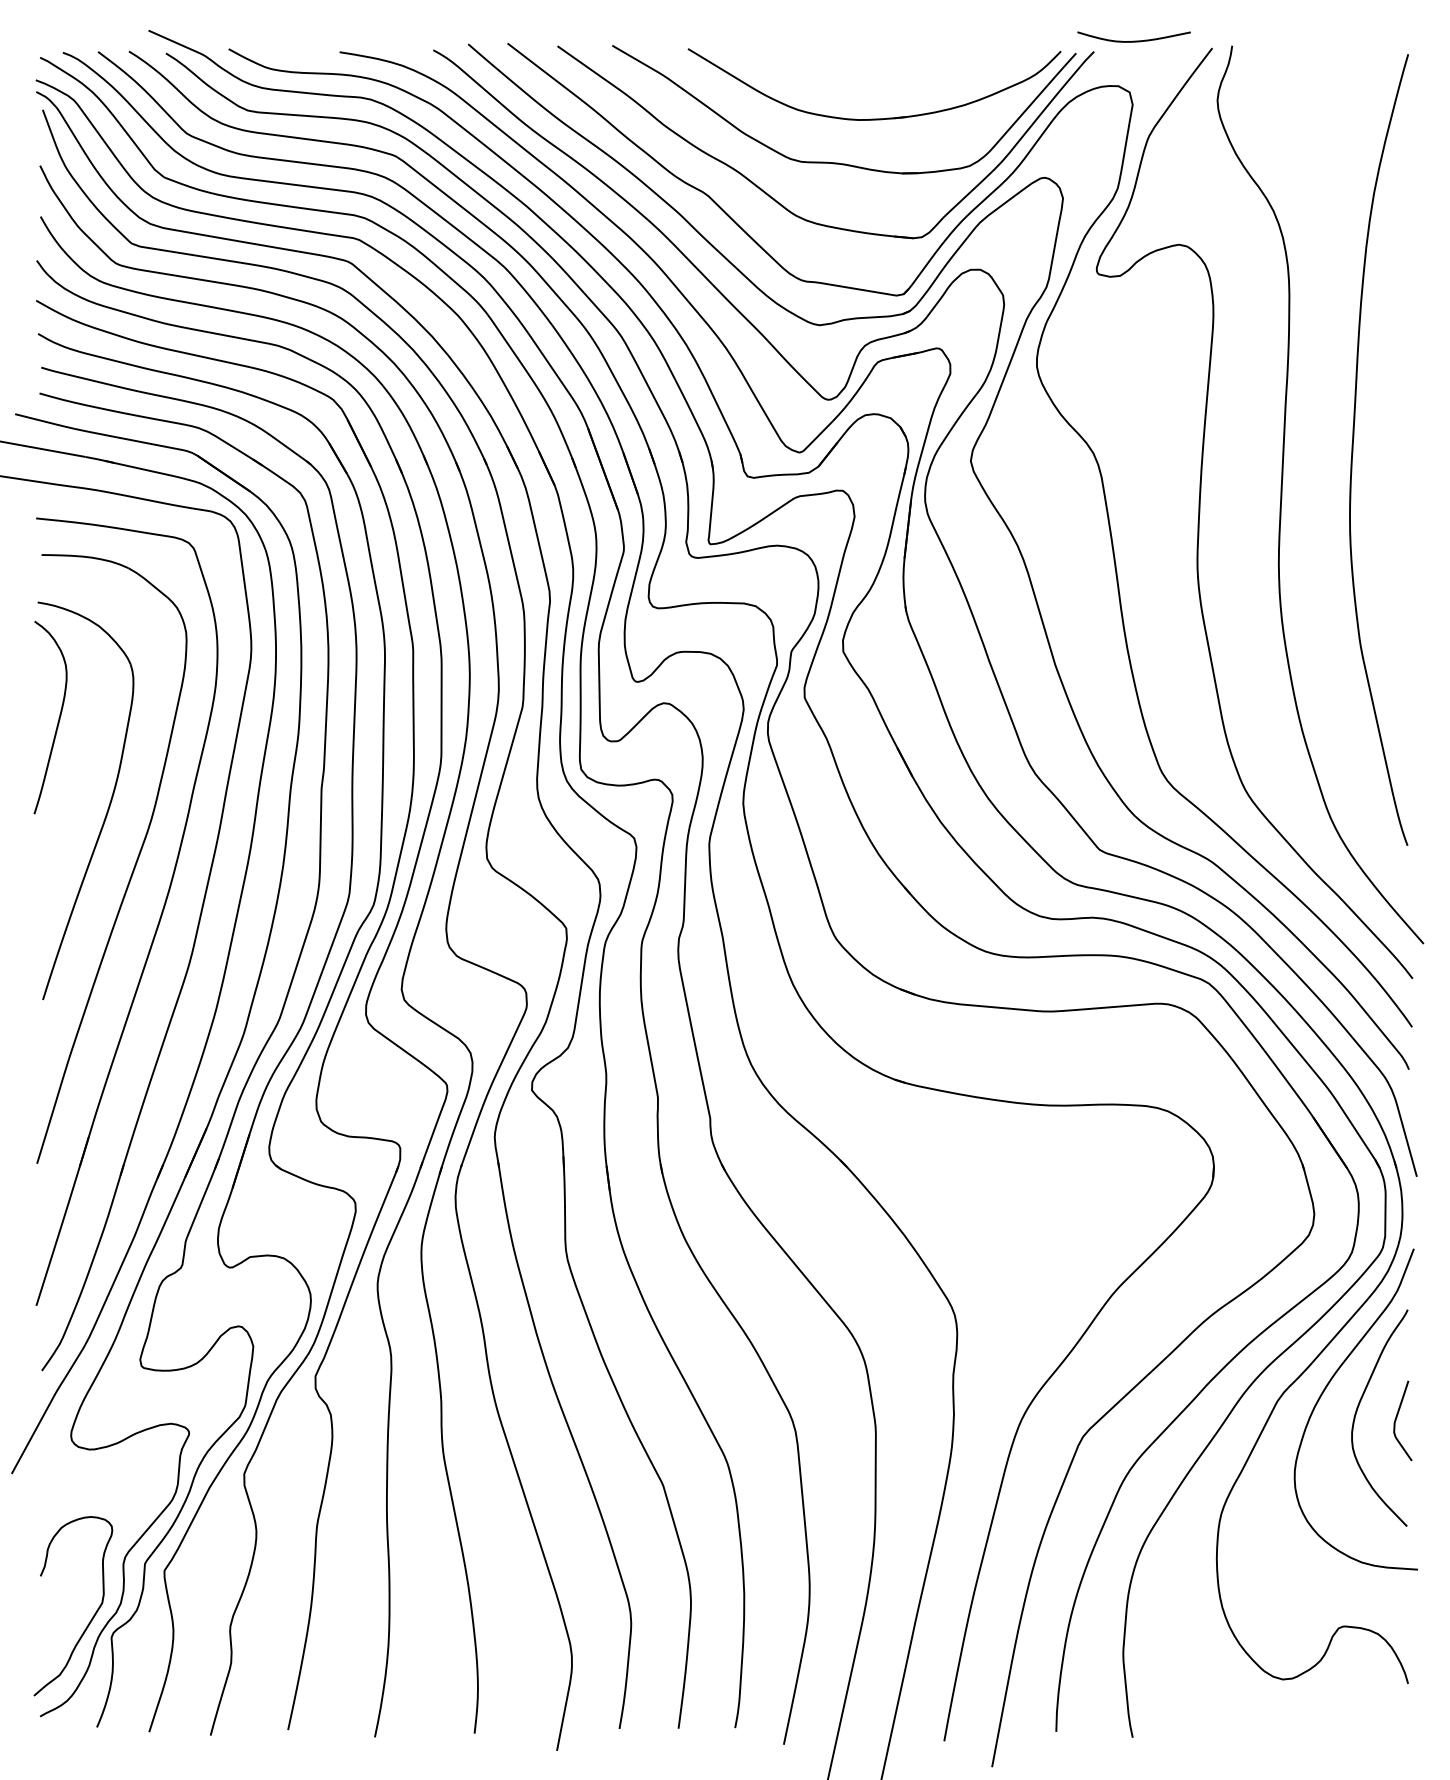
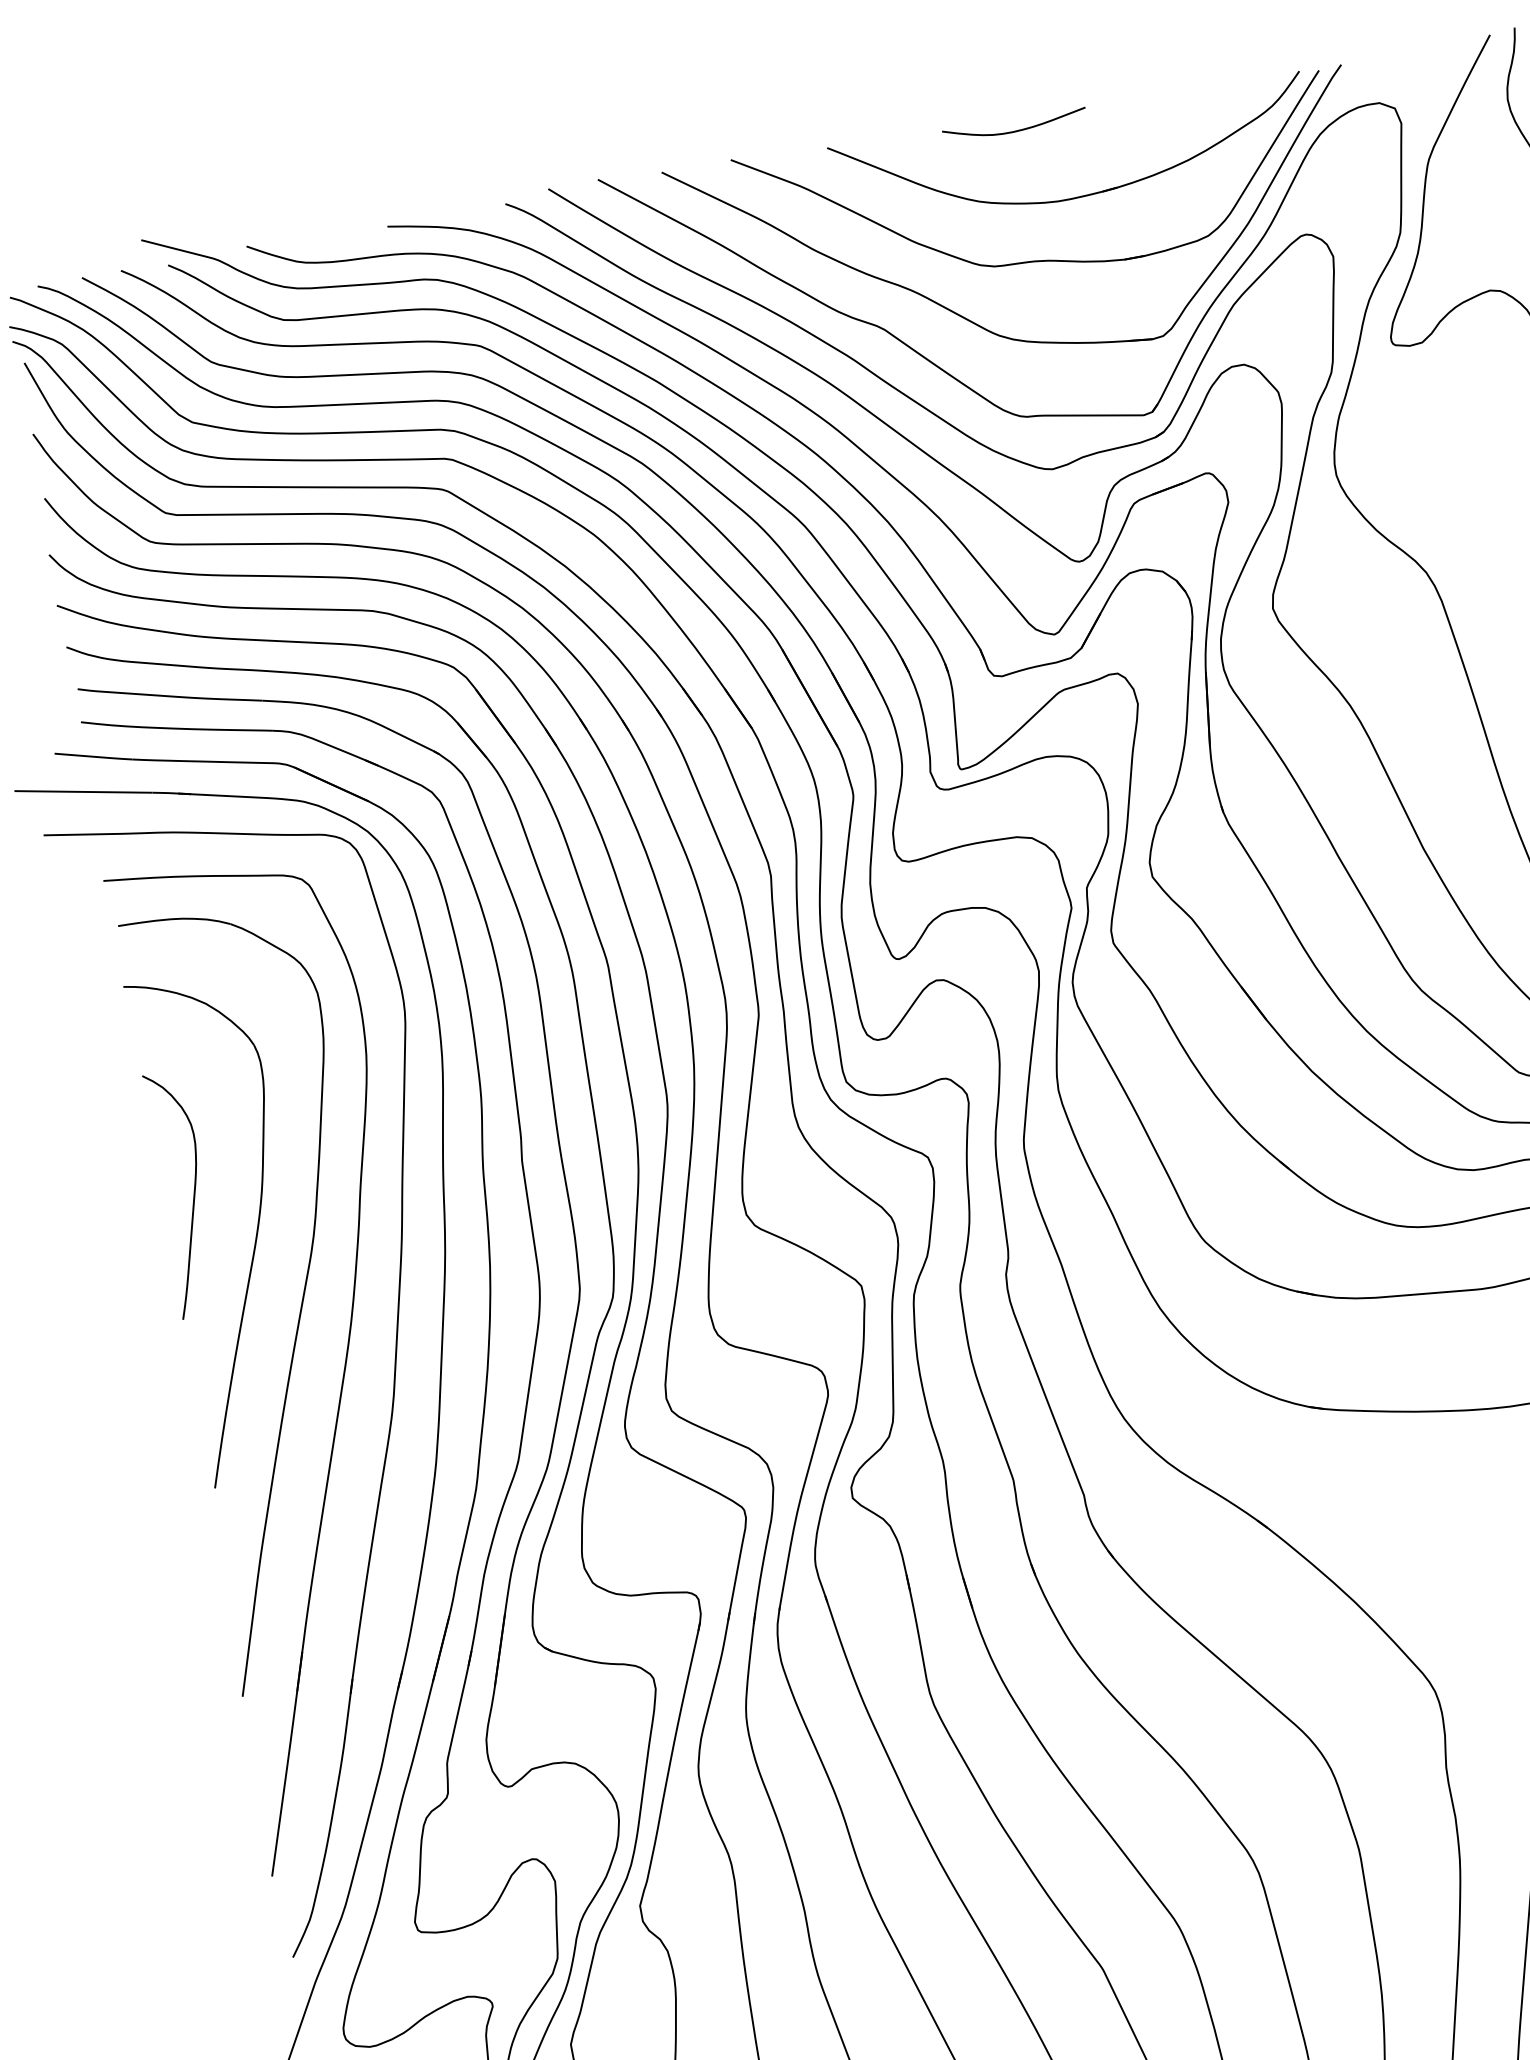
curve: (1133, 40) -> (1014, 130), moved
curve: (58, 718) -> (193, 1193), moved

